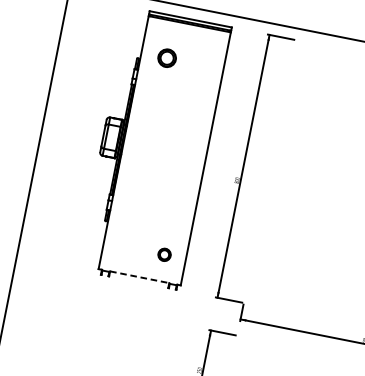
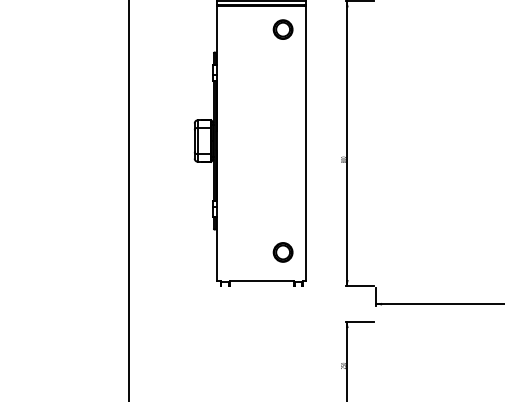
part: (166, 58) -> (282, 29), moved
part: (164, 254) -> (282, 252), size x1.43
line: (140, 276) -> (262, 280), dashed -> solid

